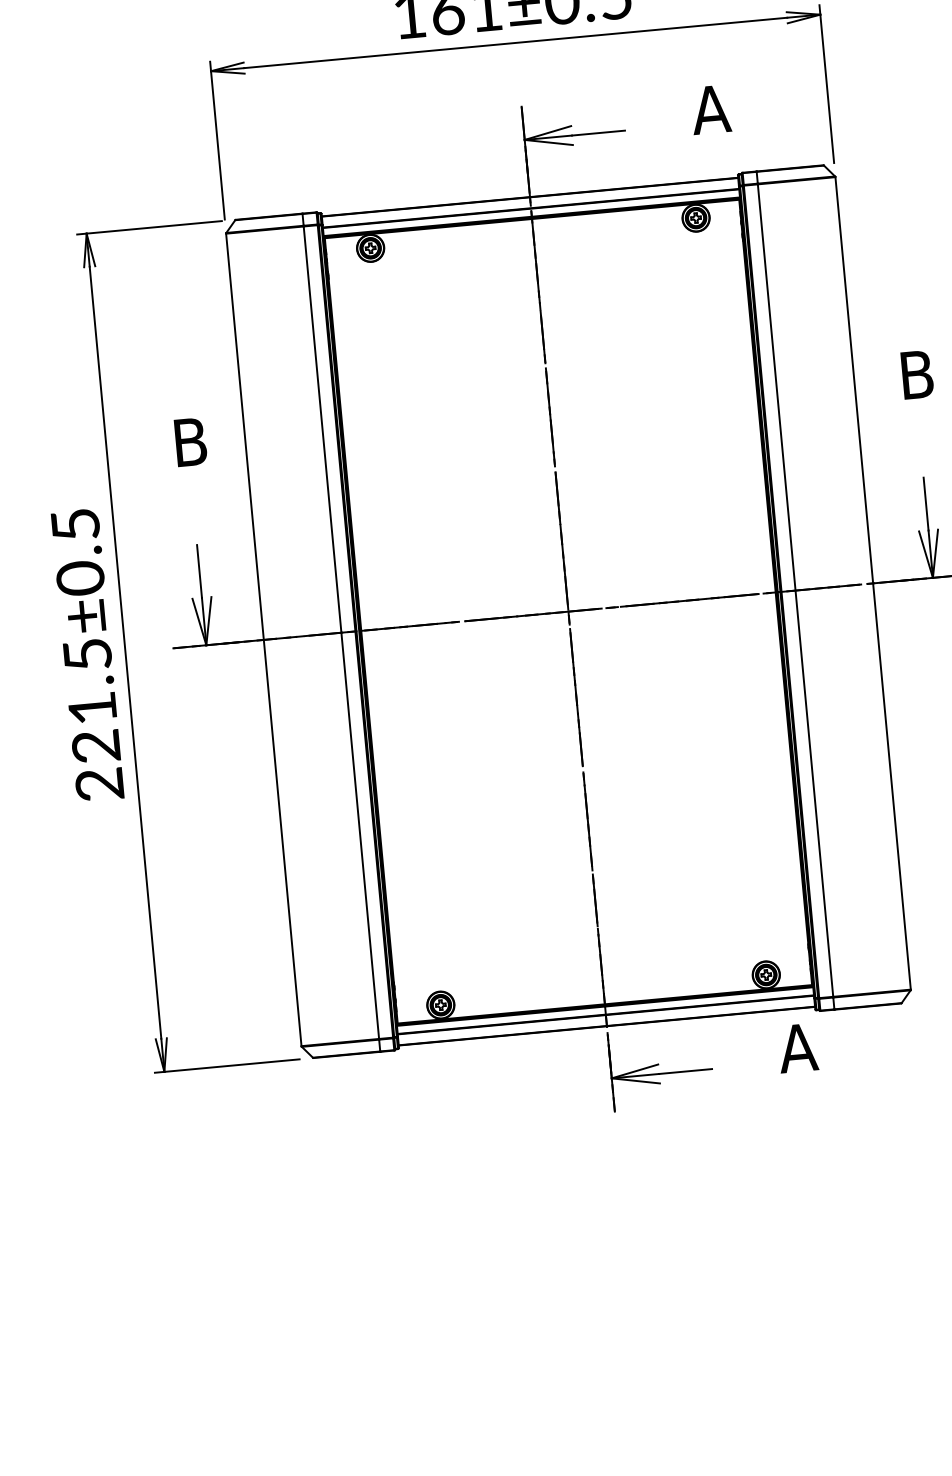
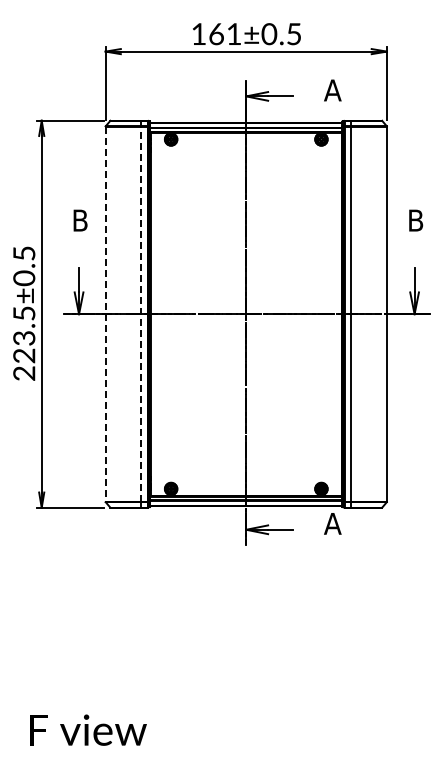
line: (341, 633) -> (141, 314), solid -> dashed
line: (263, 640) -> (105, 314), solid -> dashed
text: (93, 708) -> (24, 338), 221.5±0.5 -> 223.5±0.5

